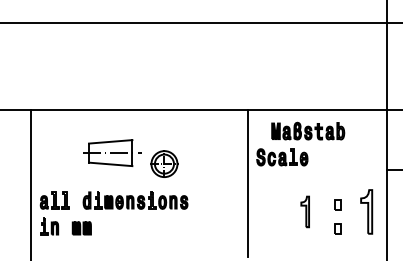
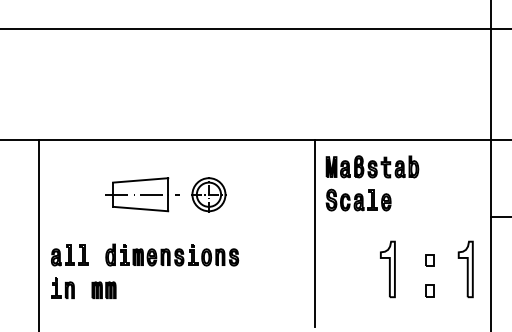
part: (308, 130) -> (372, 166), moved
part: (164, 163) -> (209, 193), moved
part: (304, 211) -> (386, 268), size x1.43

